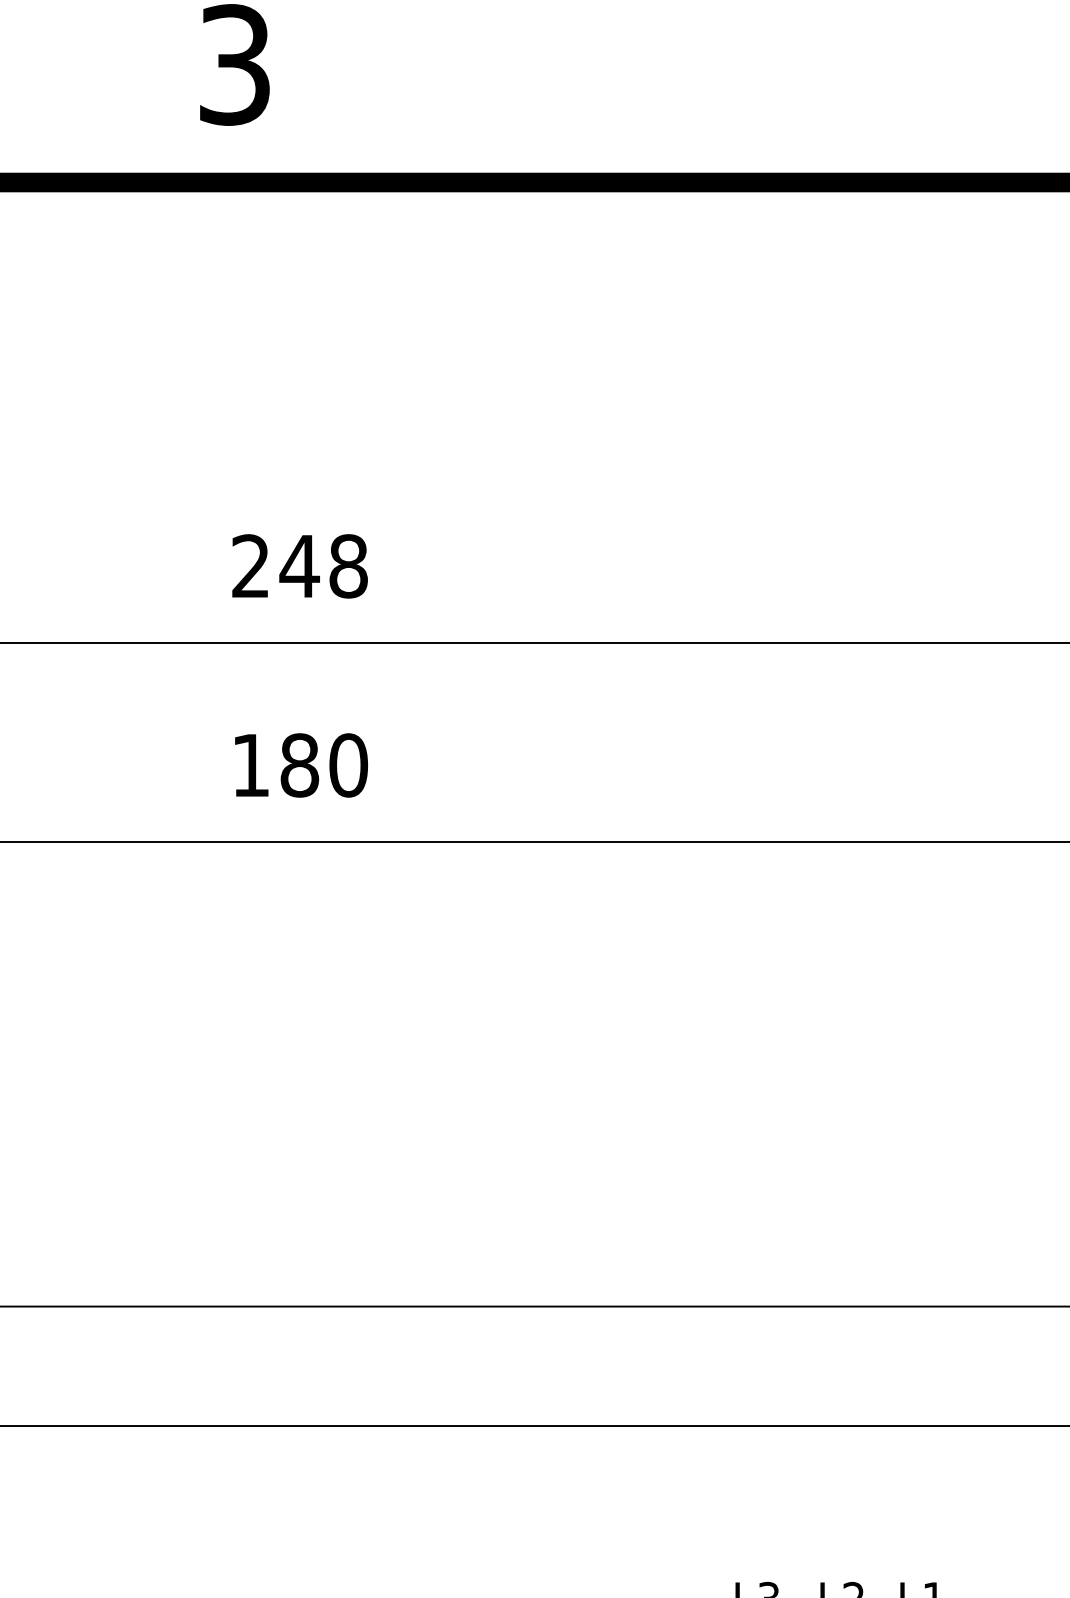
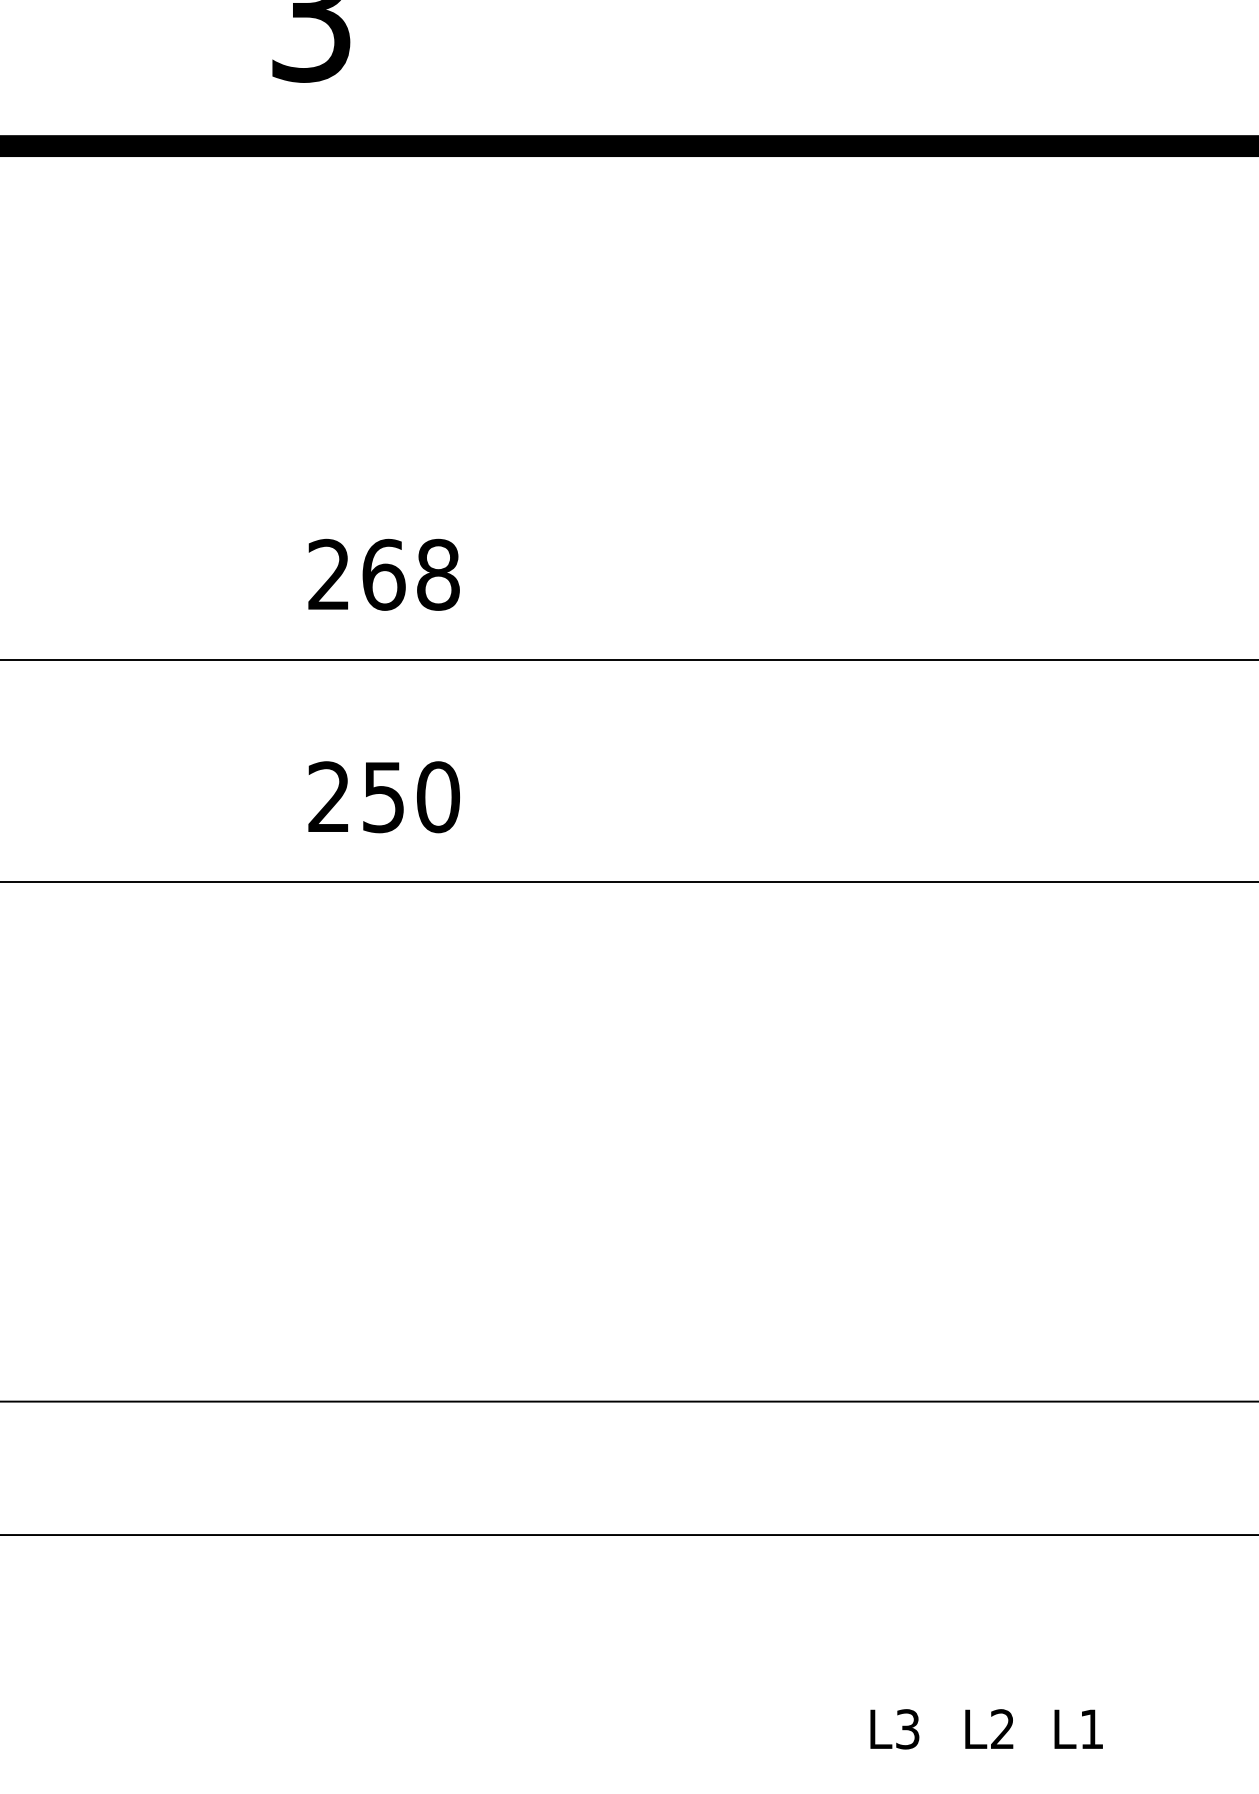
text: (299, 566) -> (383, 574), 248 -> 268
text: (275, 765) -> (356, 797), 180 -> 250

